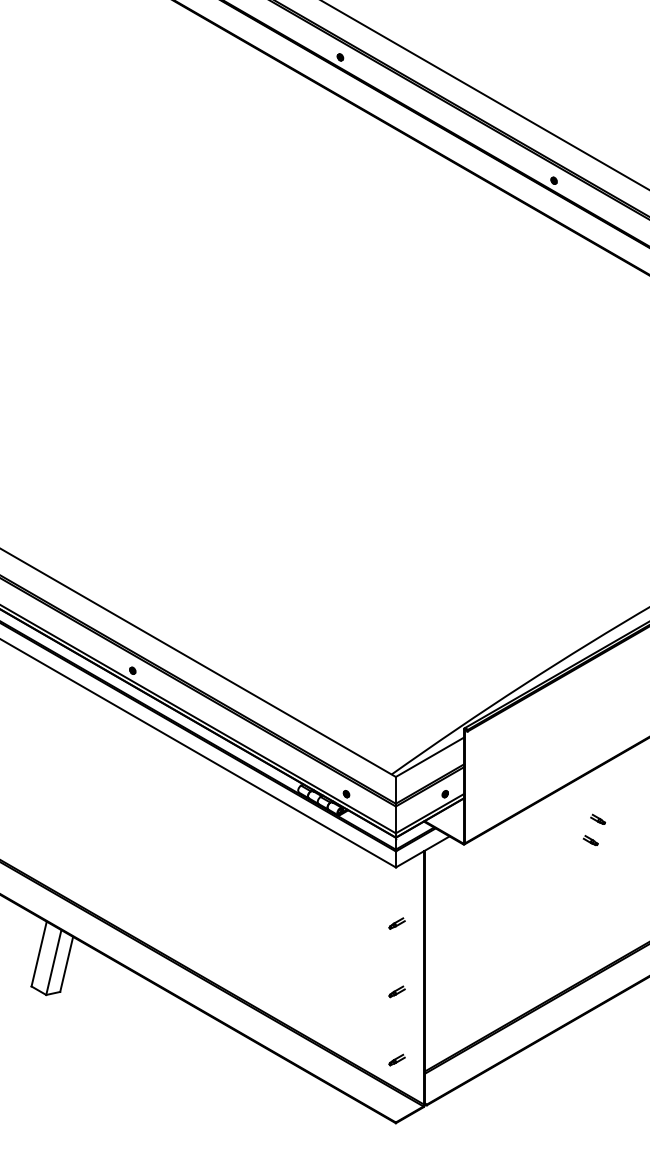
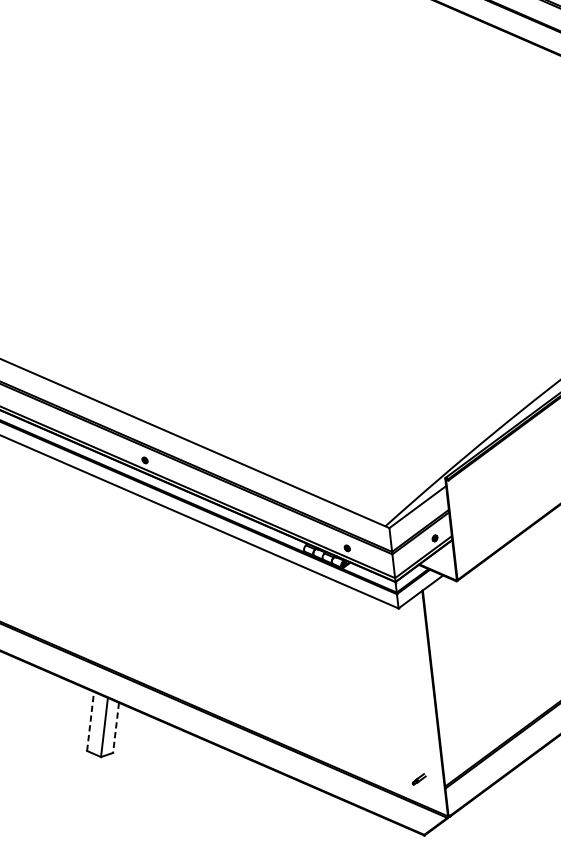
part: (396, 923) -> (404, 658), removed
line: (39, 953) -> (90, 720), solid -> dashed
line: (66, 964) -> (115, 727), solid -> dashed
part: (396, 991) -> (411, 718), removed

